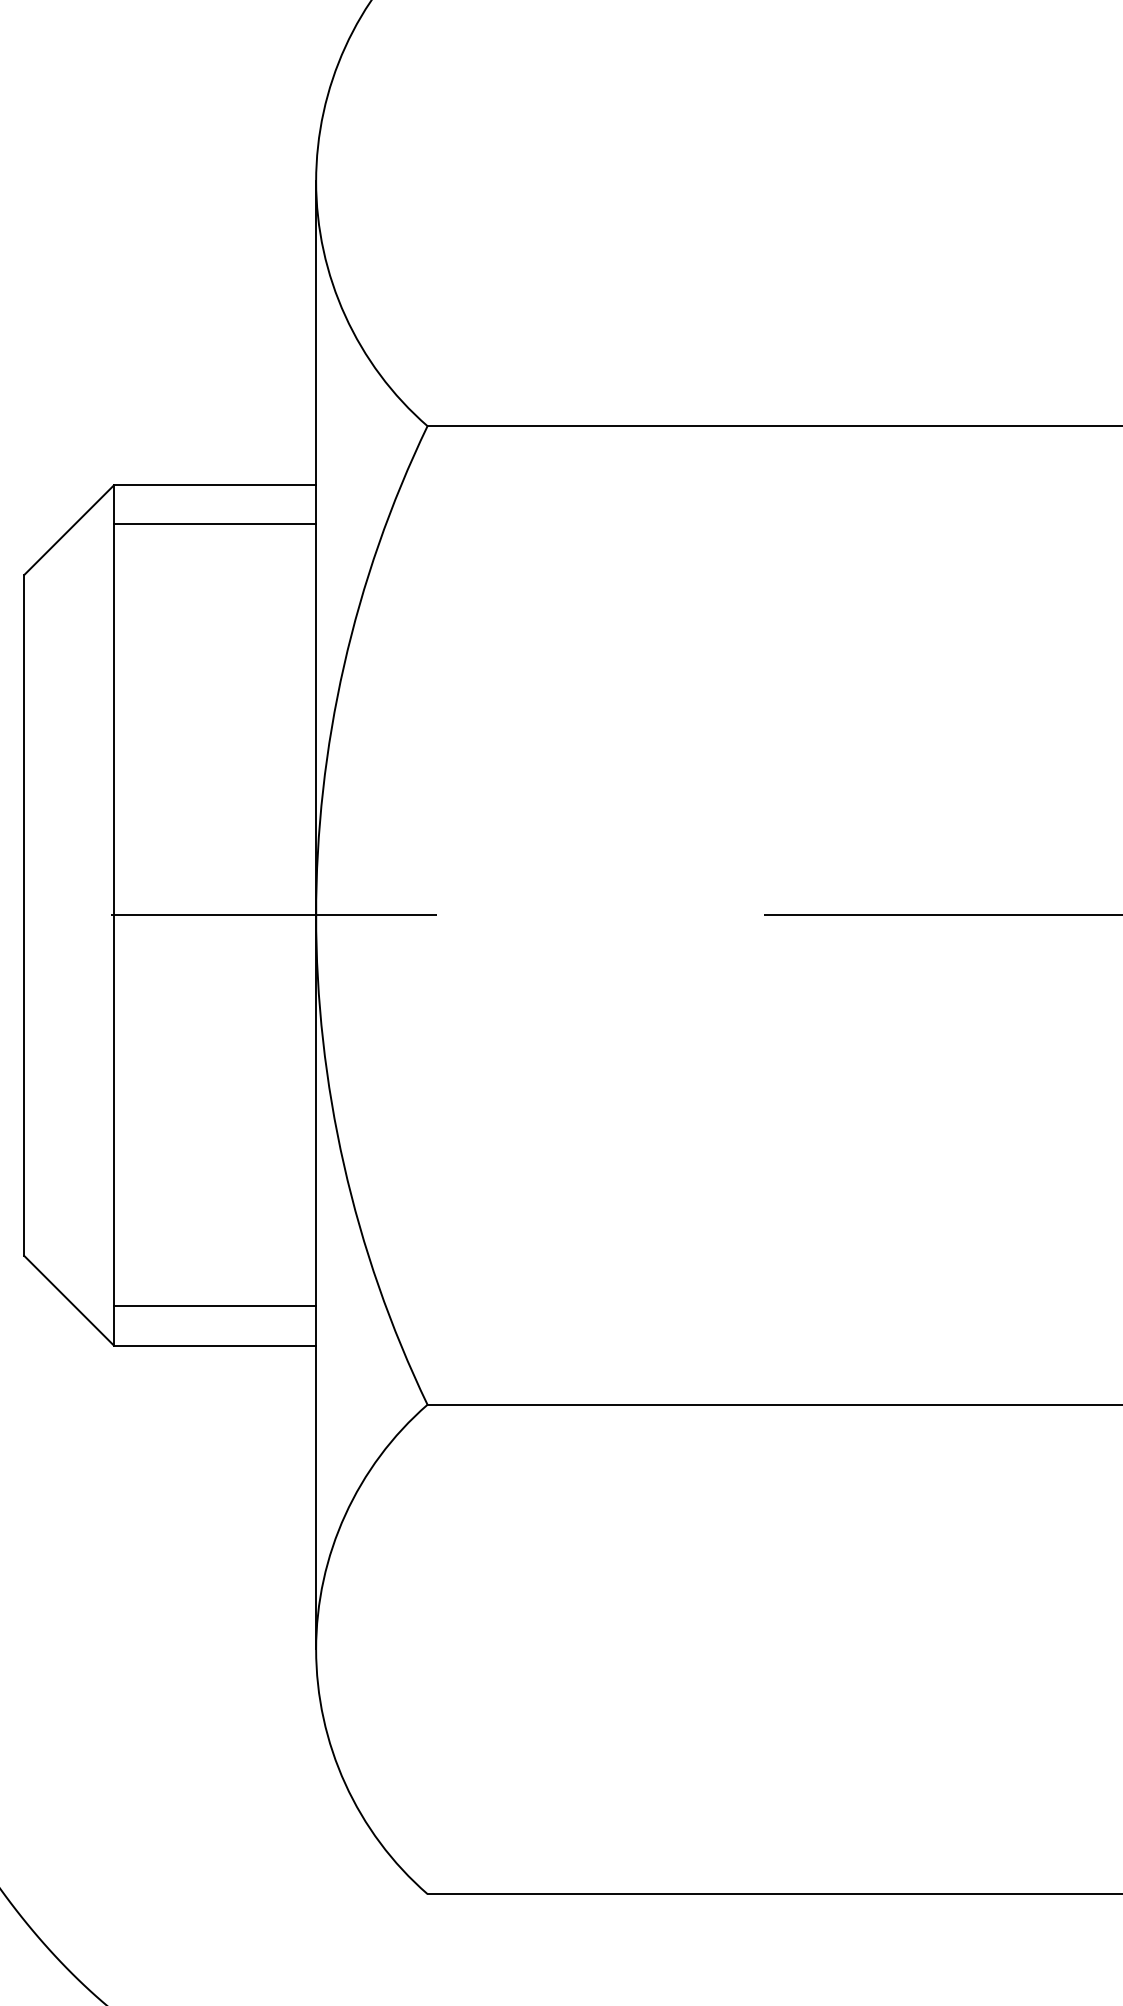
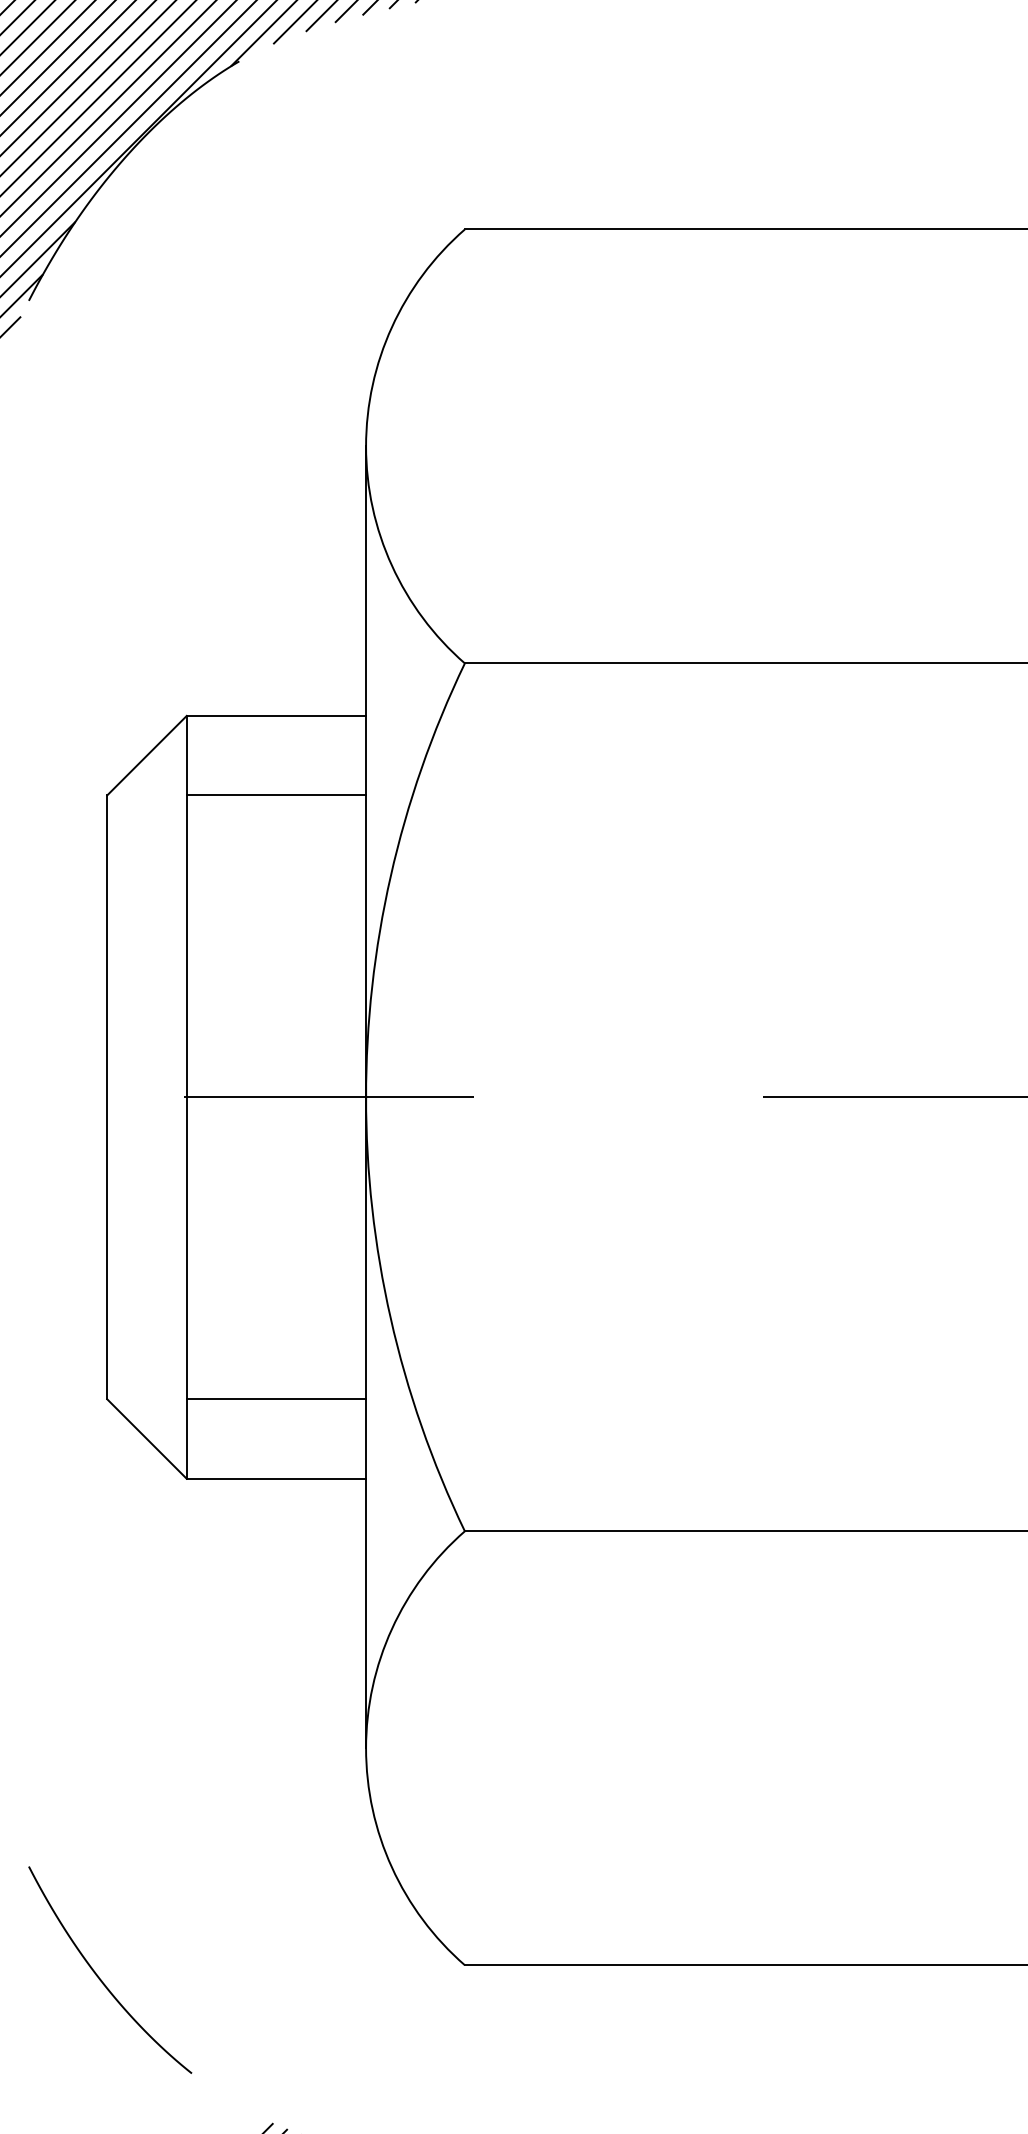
line: (215, 524) -> (276, 795), moved
line: (215, 1305) -> (276, 1399), moved

